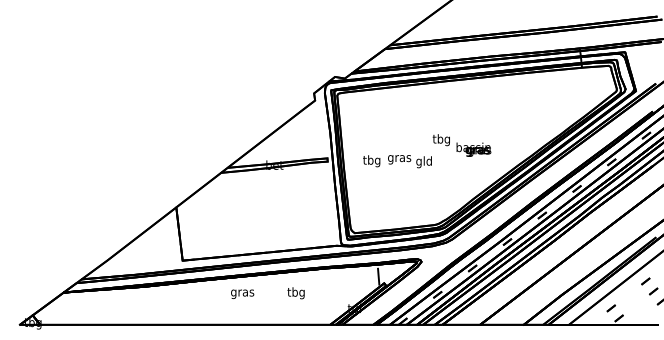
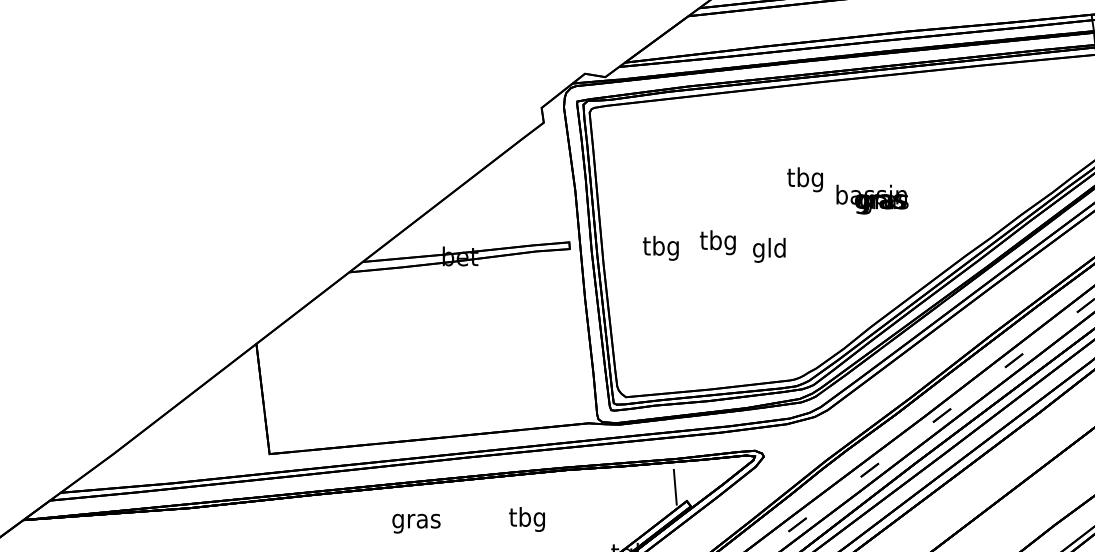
text: (461, 145) -> (846, 190), moved
text: (399, 158) -> (718, 242), gras -> tbg
text: (242, 293) -> (416, 522), moved
text: (295, 293) -> (525, 519), moved

